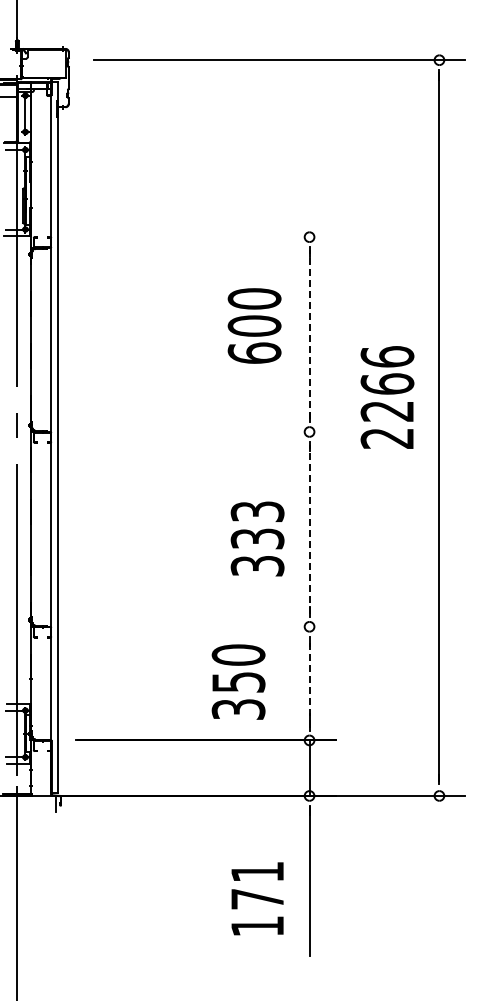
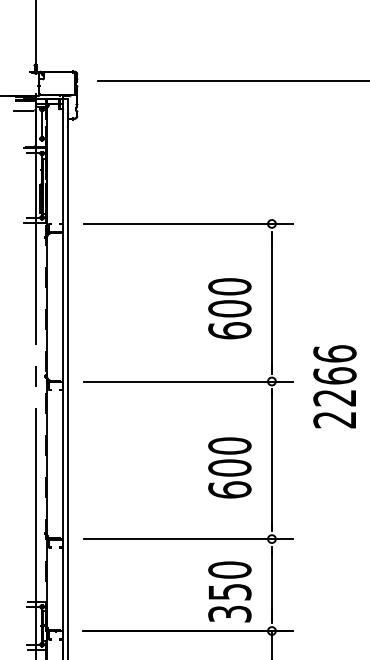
line: (206, 237) -> (188, 224), added
text: (254, 325) -> (229, 308), moved
line: (309, 334) -> (271, 302), dashed -> solid
text: (387, 397) -> (334, 386), moved
line: (206, 431) -> (188, 381), added
line: (309, 528) -> (271, 459), dashed -> solid
text: (257, 538) -> (229, 467), 333 -> 600
line: (206, 626) -> (188, 538), added
text: (238, 681) -> (229, 591), moved
line: (309, 683) -> (271, 584), dashed -> solid

